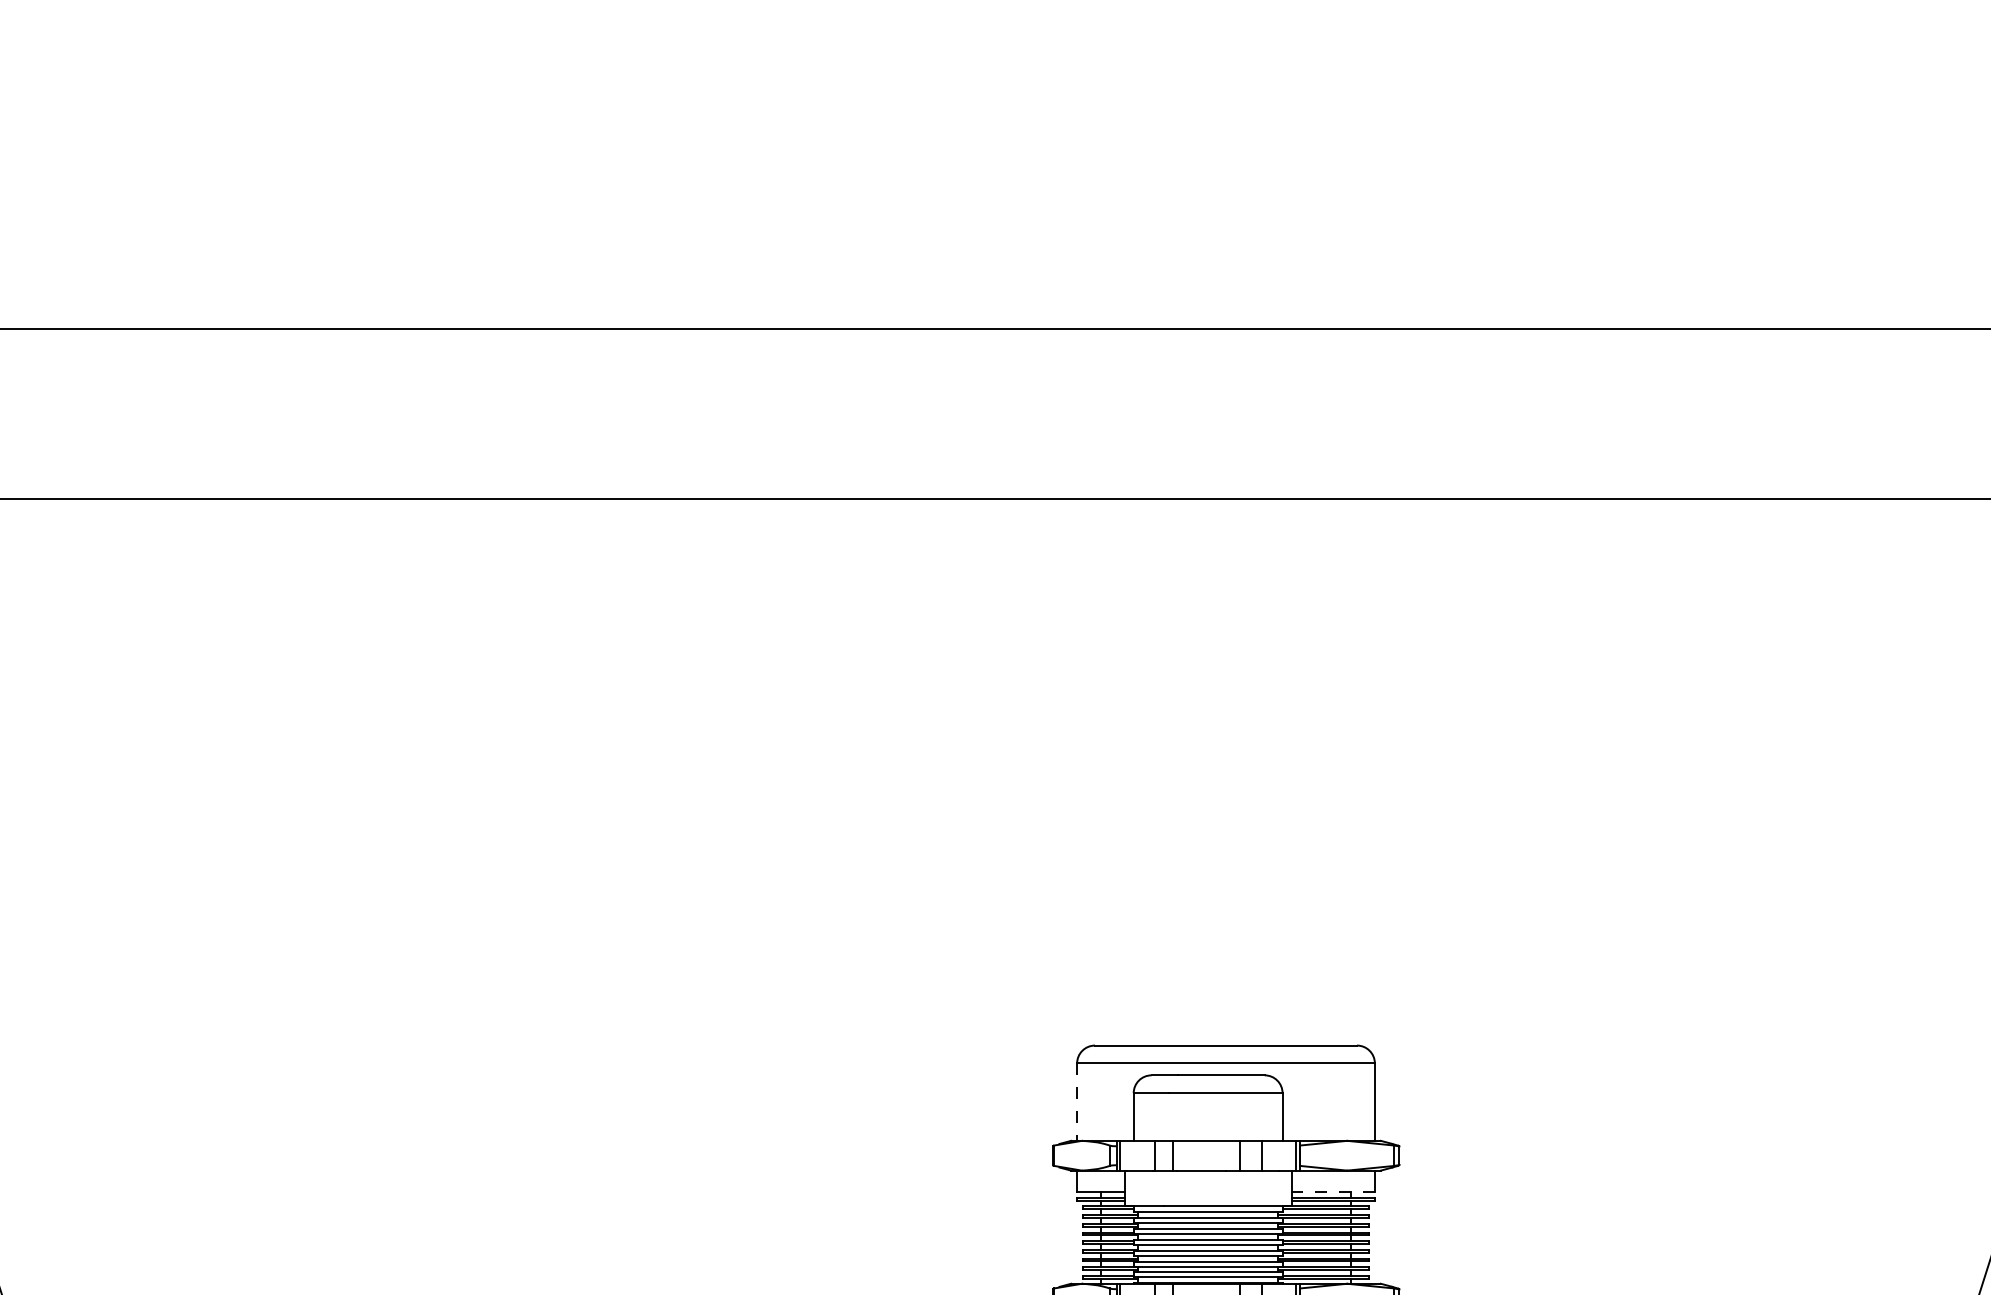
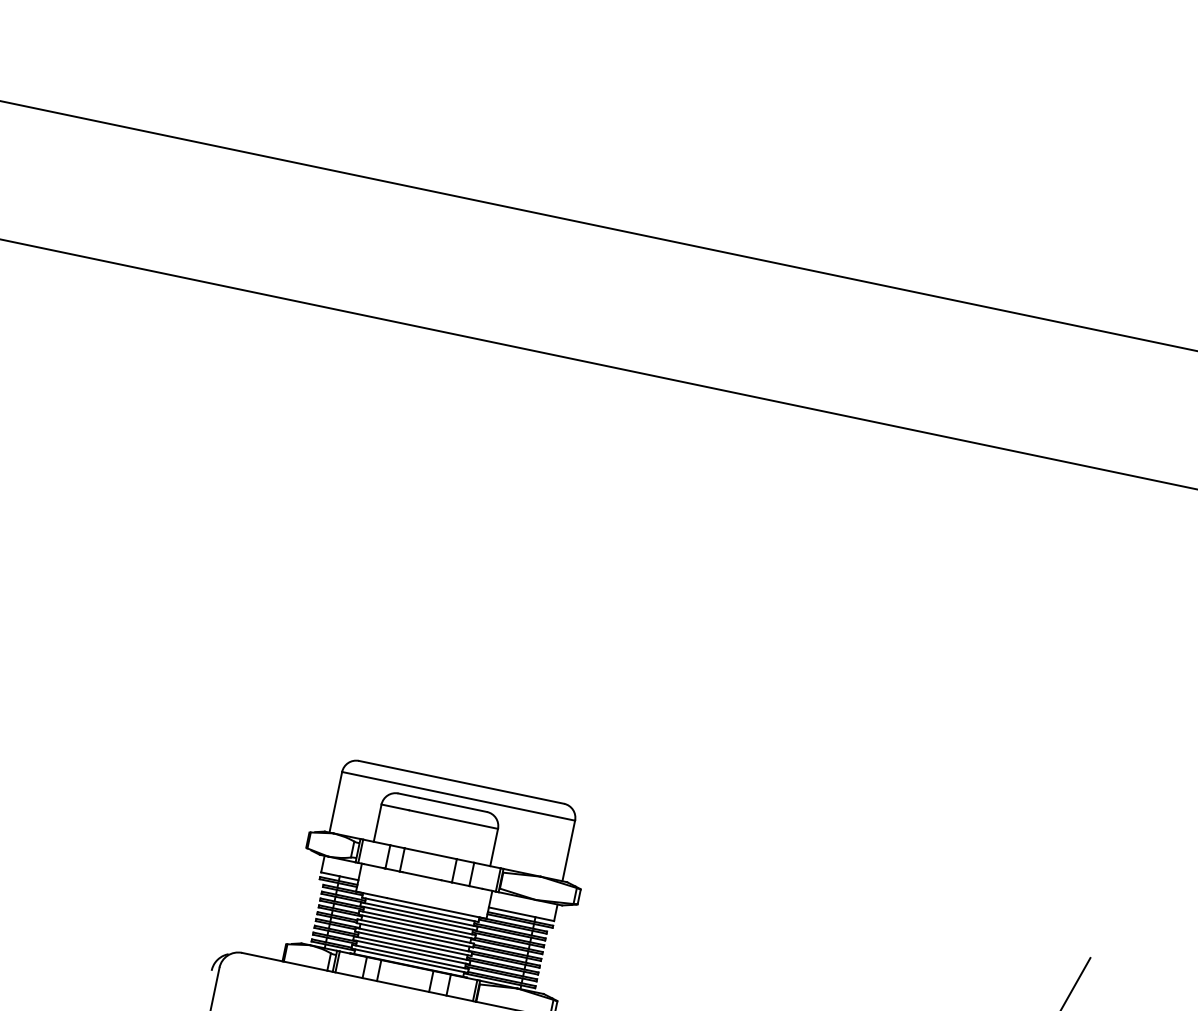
line: (1077, 1102) -> (336, 802), dashed -> solid
line: (1333, 1191) -> (521, 914), dashed -> solid

